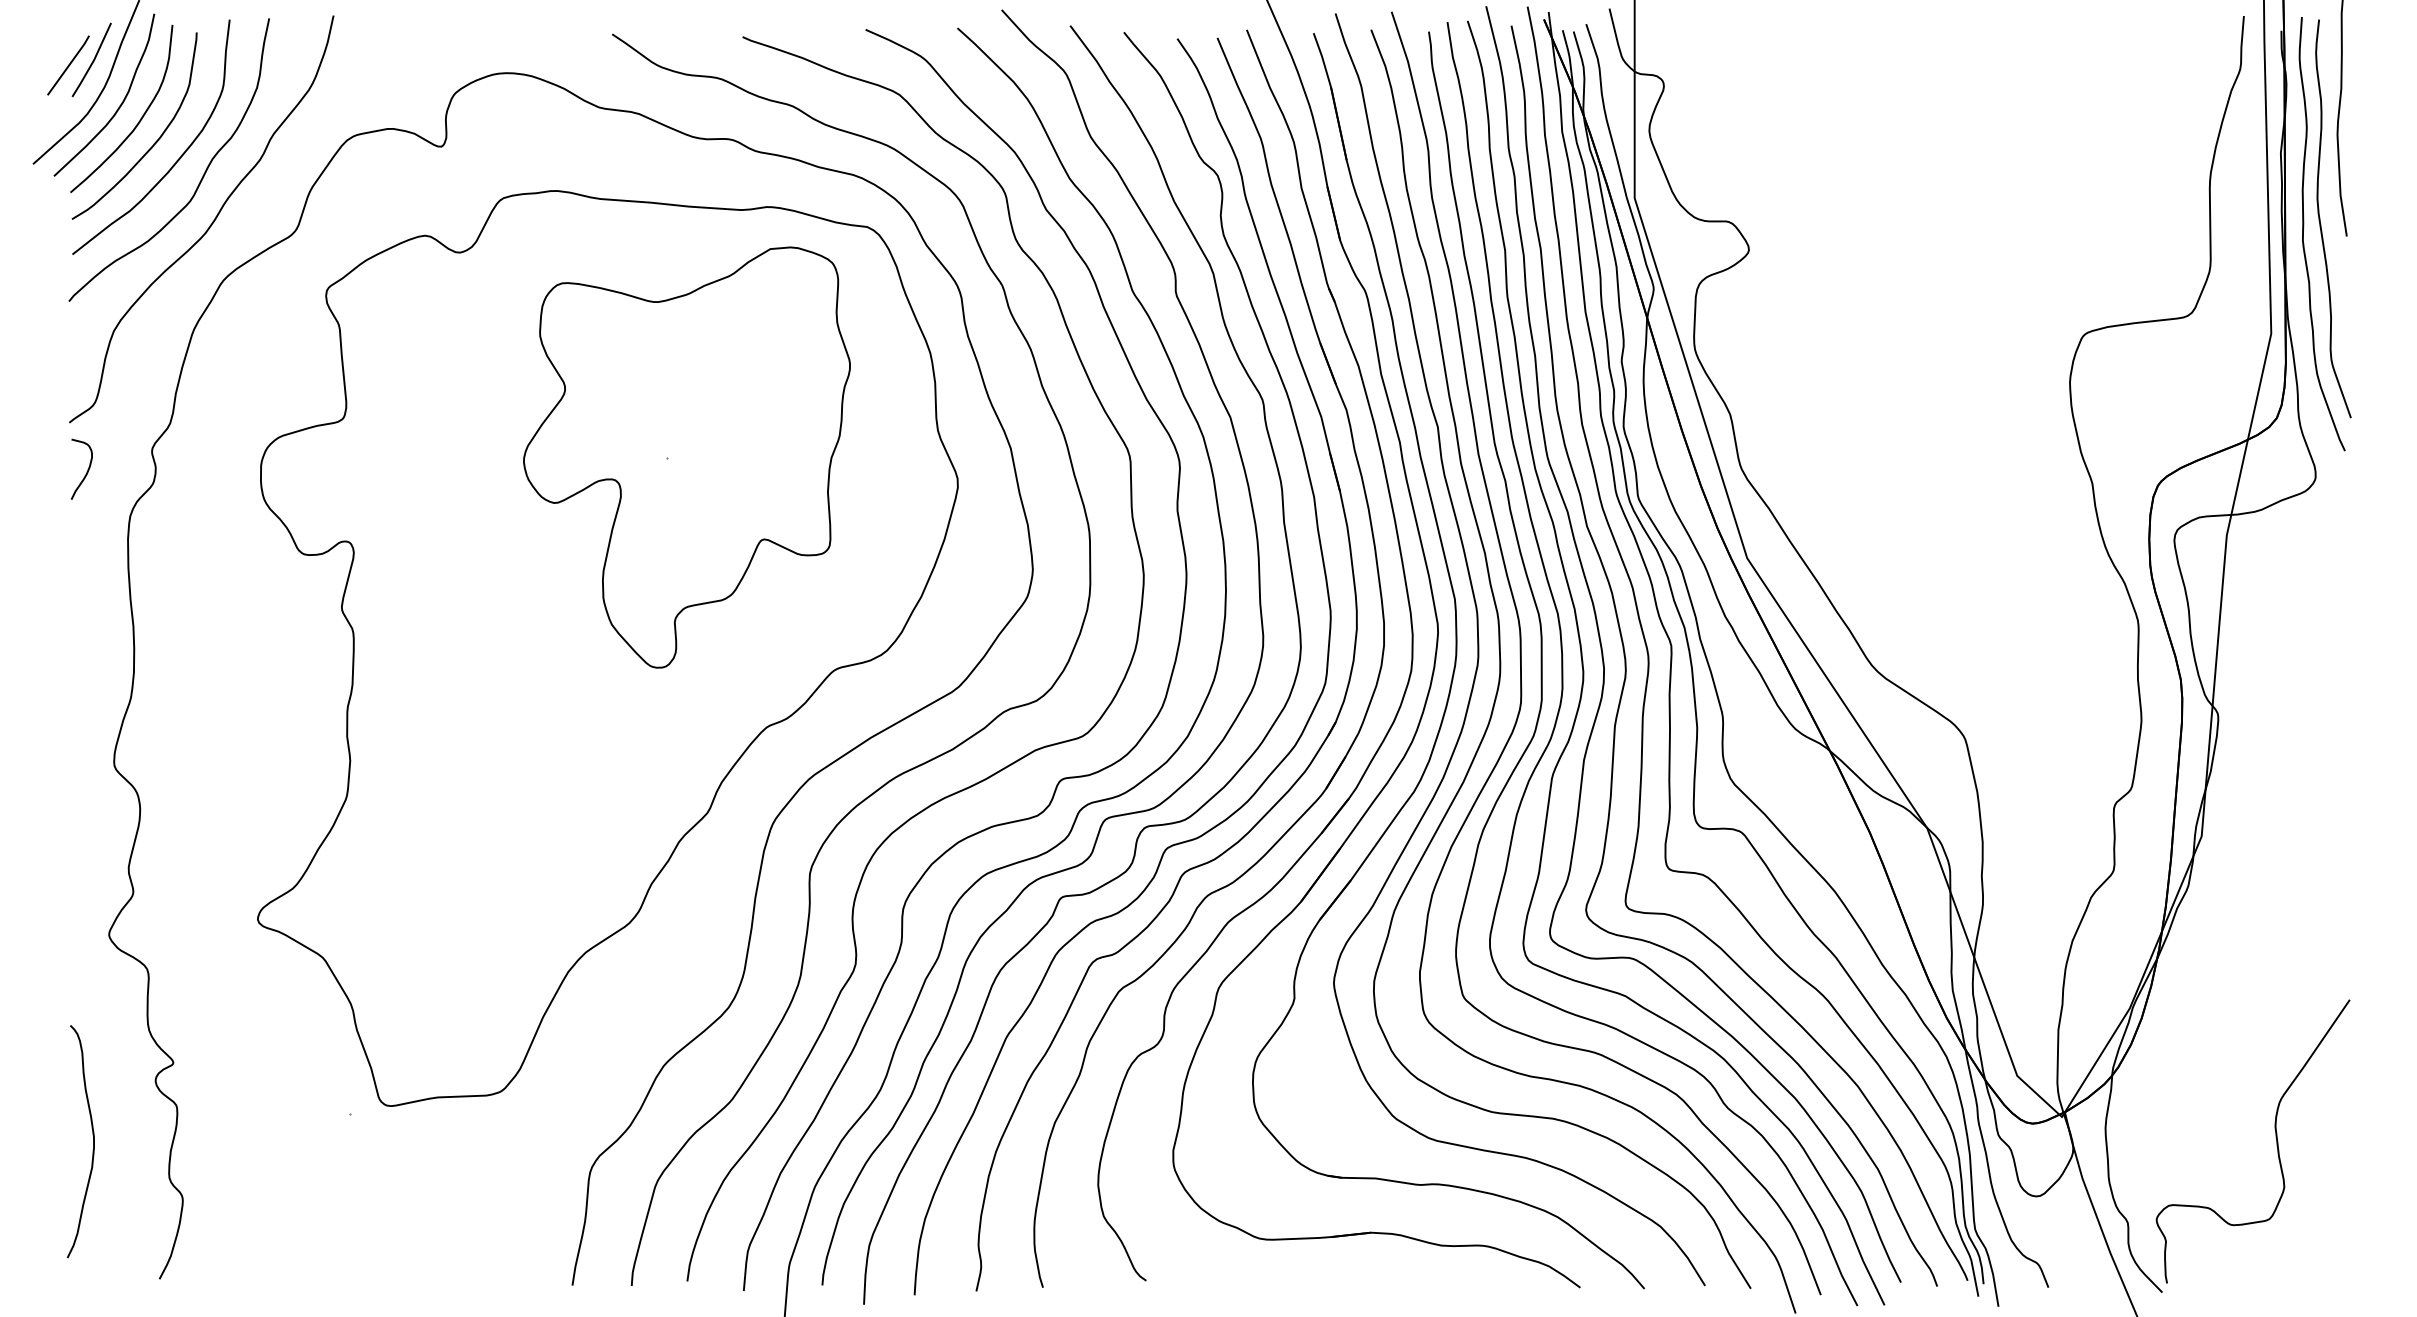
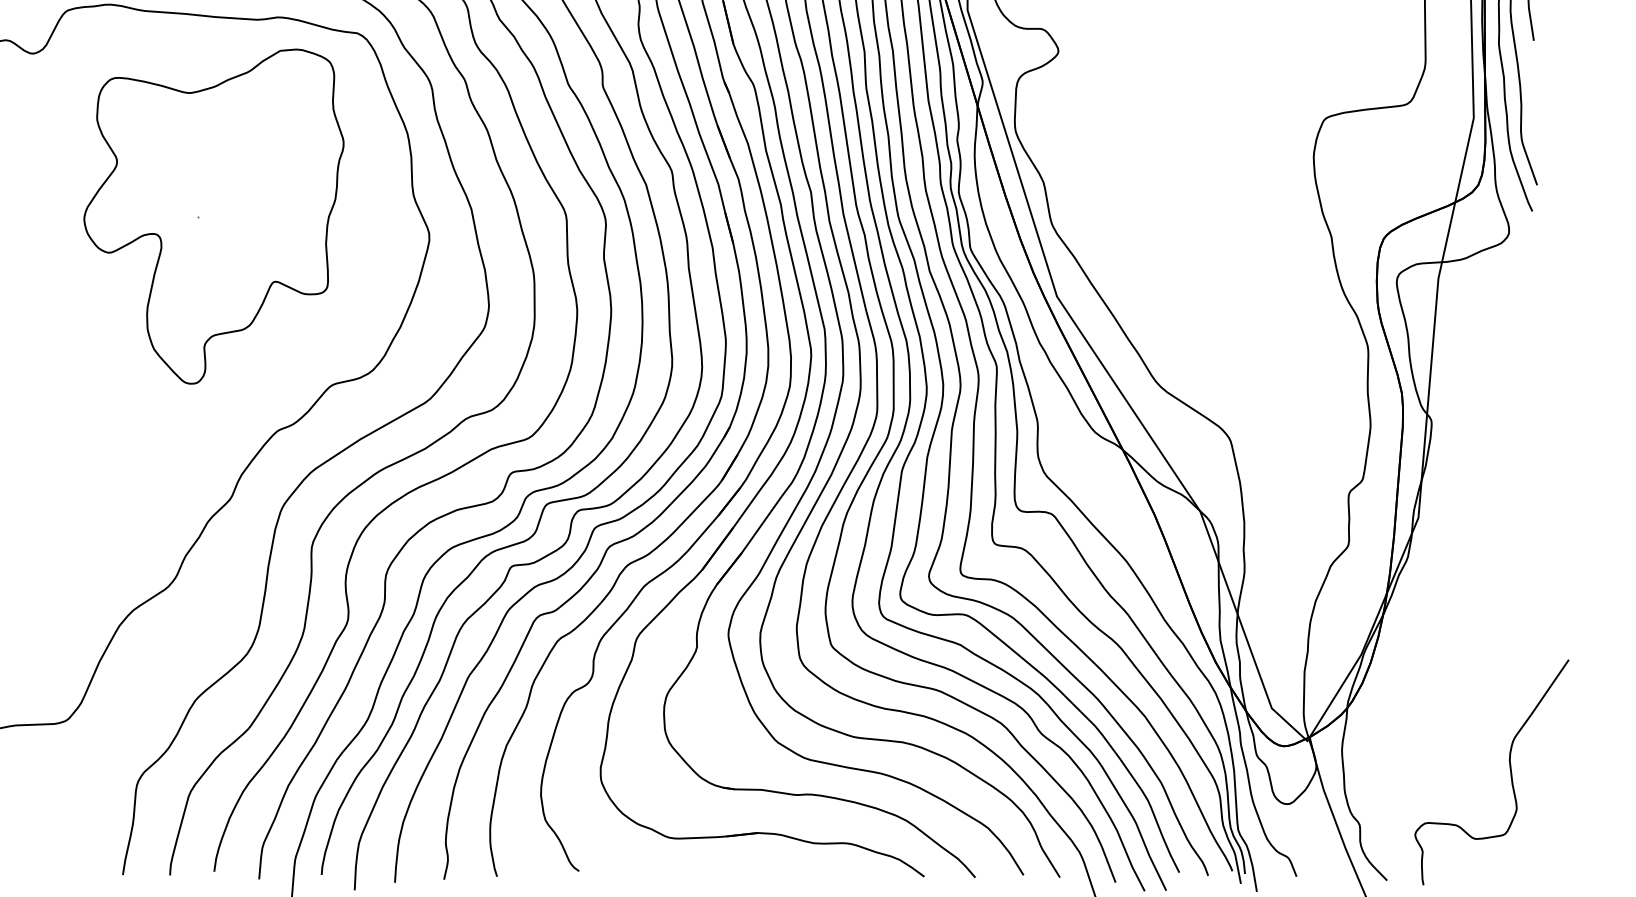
curve: (2275, 1137) -> (1509, 769), moved

